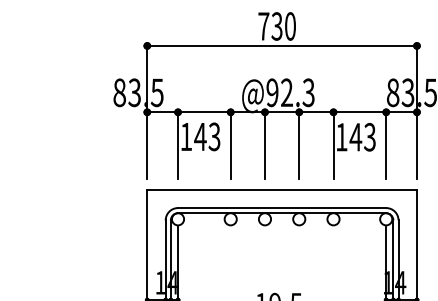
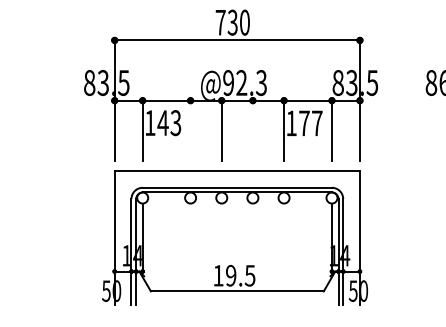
text: (362, 137) -> (310, 123), 143 -> 177
line: (230, 145) -> (190, 130), removed
line: (298, 145) -> (252, 130), removed

